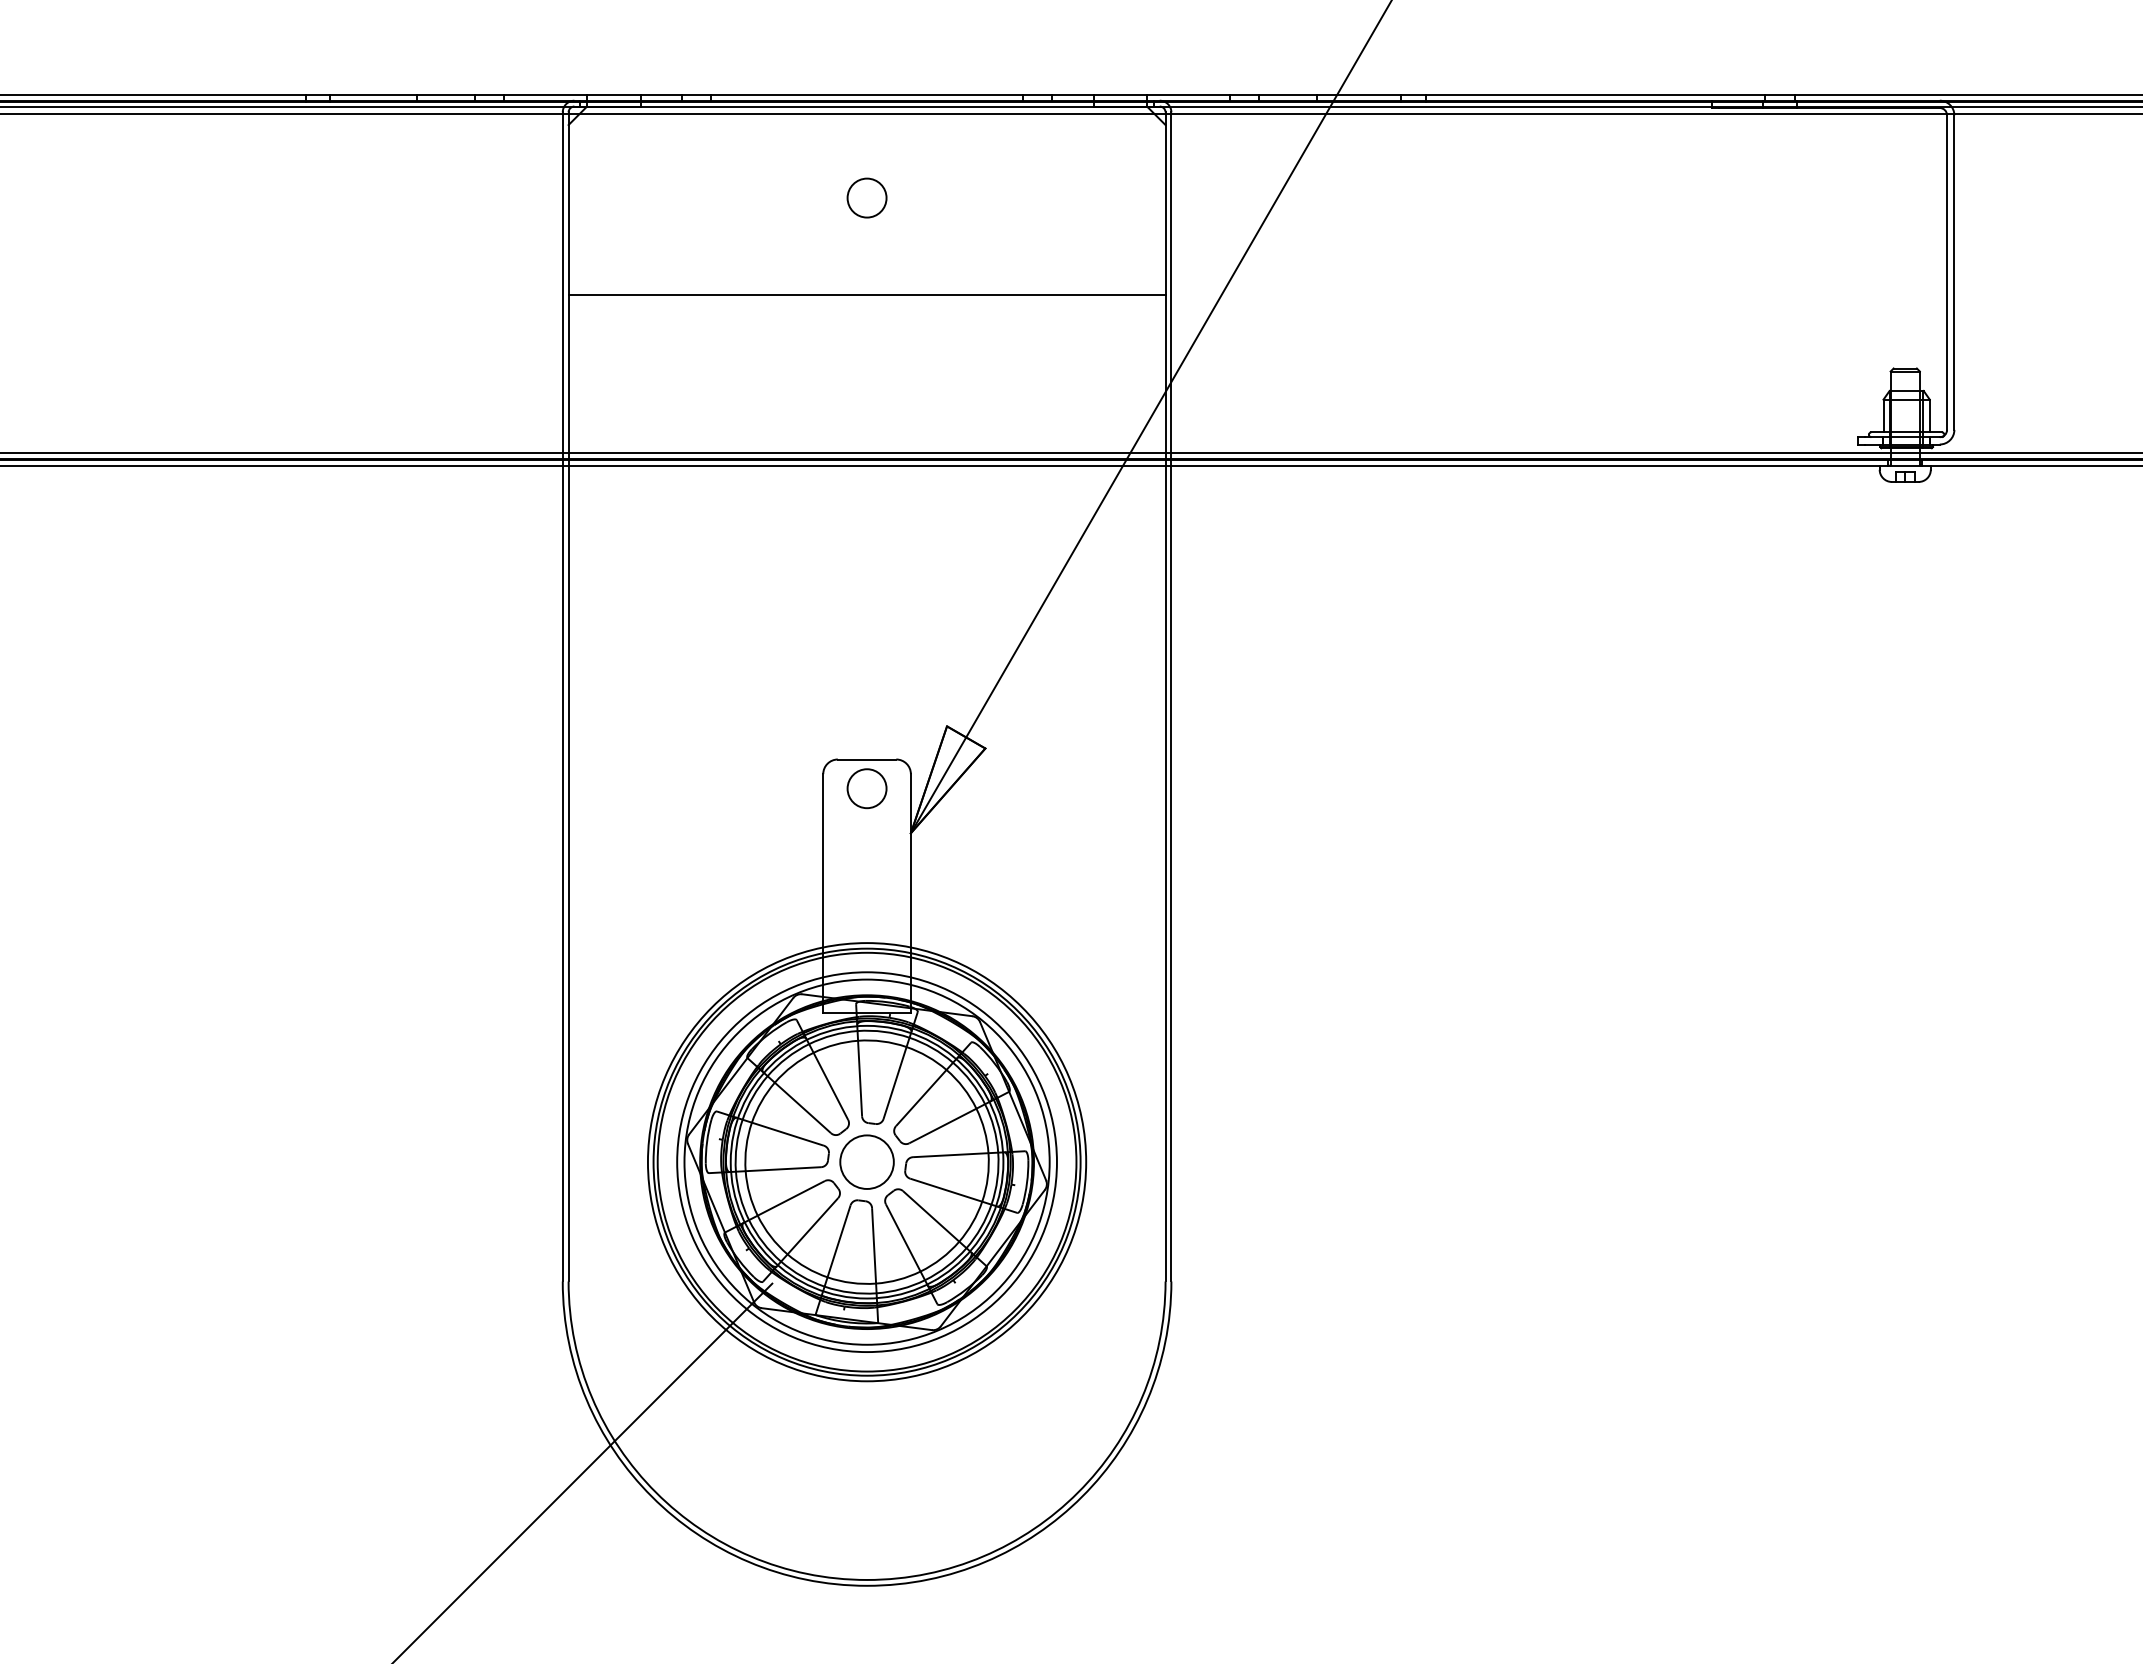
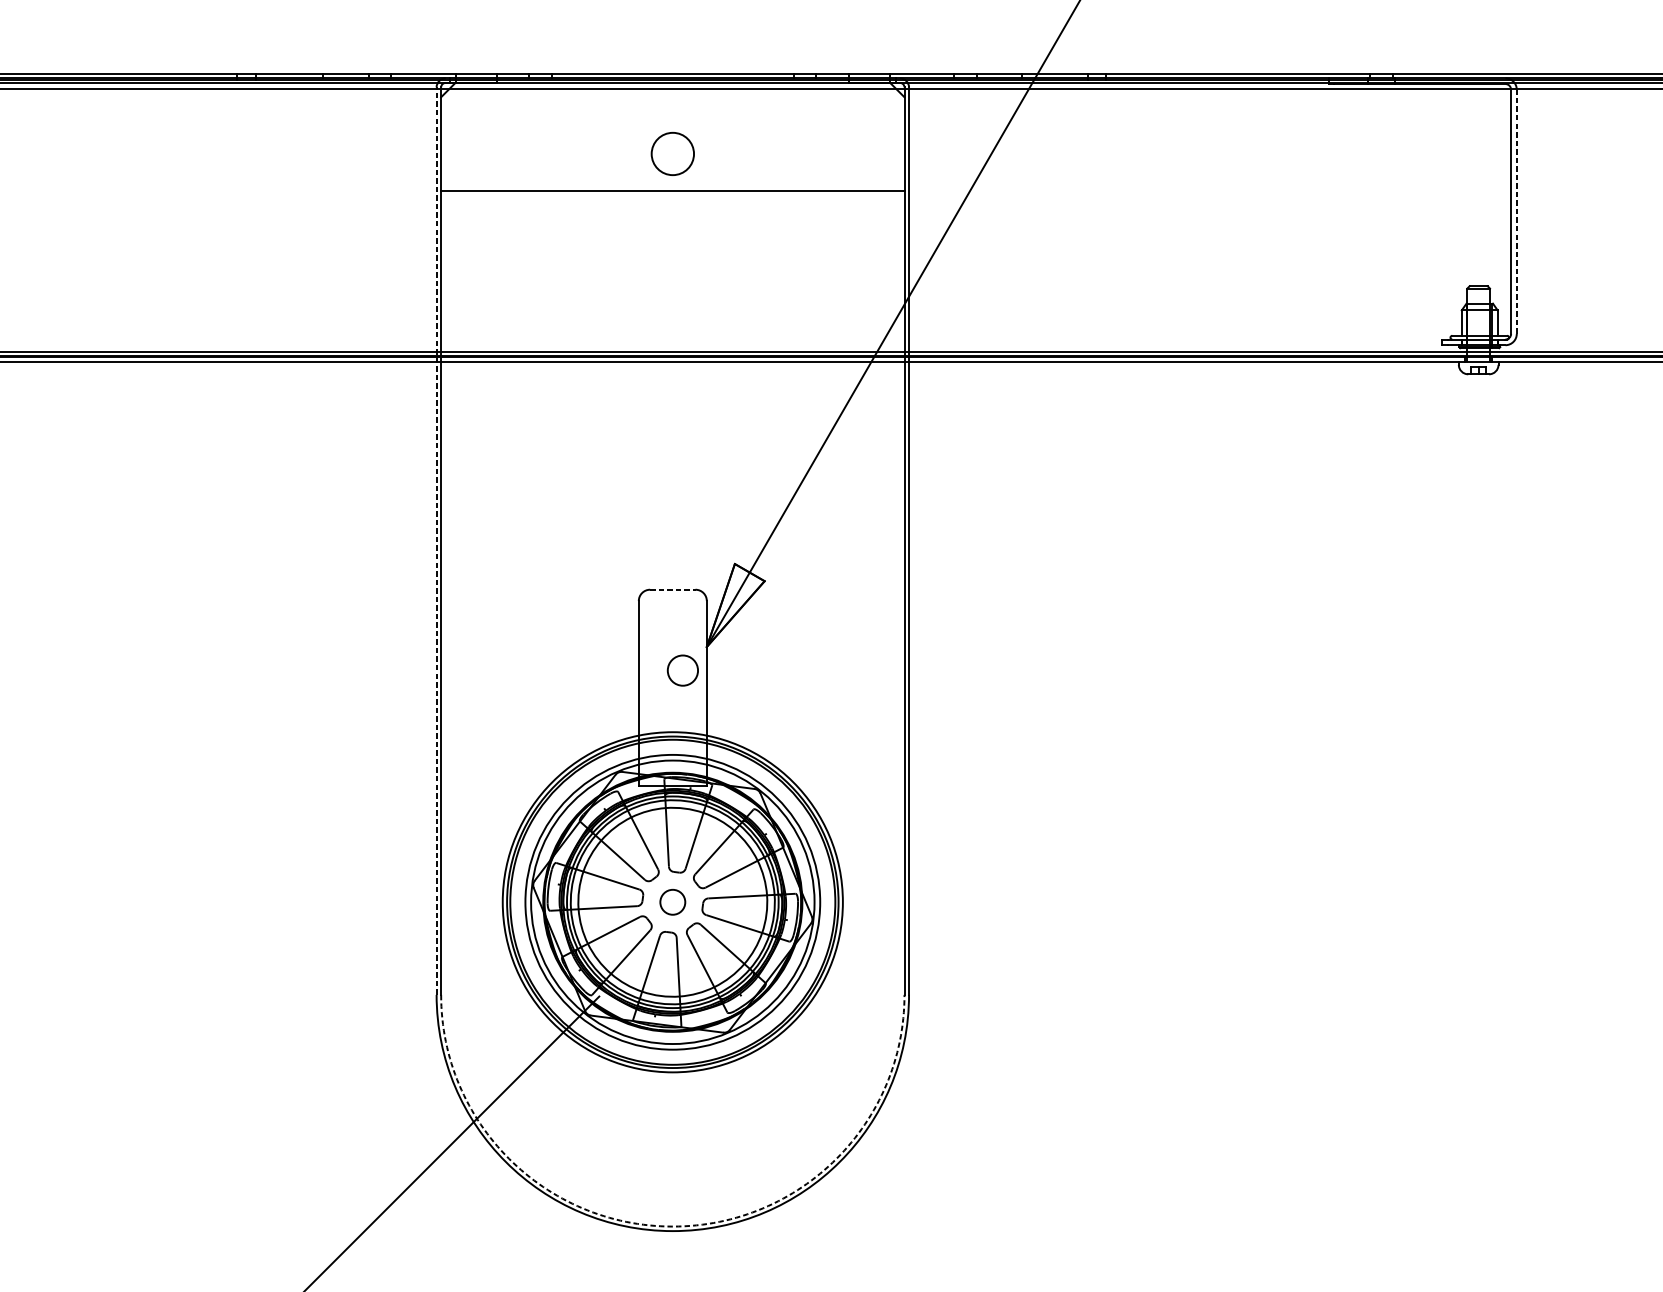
circle: (866, 197) -> (672, 153), size x1.4
line: (1954, 272) -> (1516, 211), solid -> dashed
line: (866, 295) -> (672, 190), moved
line: (562, 696) -> (436, 540), solid -> dashed
line: (867, 759) -> (673, 589), solid -> dashed
circle: (866, 788) -> (682, 670), moved
circle: (866, 1161) -> (672, 901), size x0.6
arc: (867, 1579) -> (673, 1226), solid -> dashed

